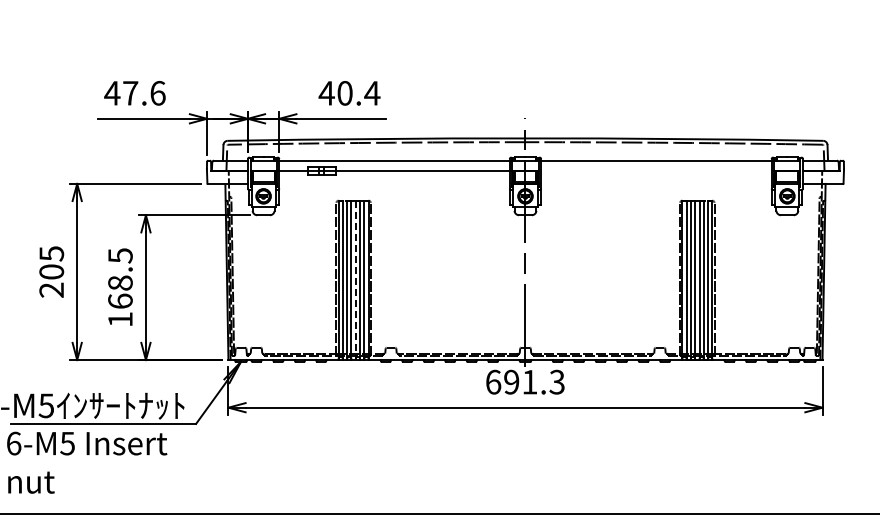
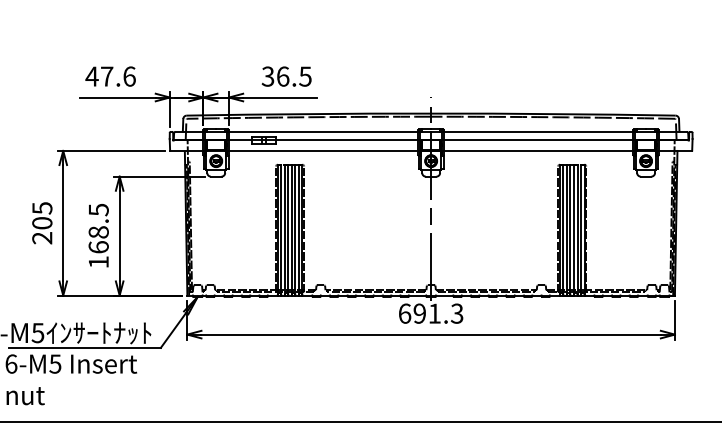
text: (349, 93) -> (286, 76), 40.4 -> 36.5
line: (656, 171) -> (538, 140), added
line: (394, 183) -> (323, 150), added
line: (656, 183) -> (538, 150), added
line: (355, 280) -> (291, 230), dashed -> solid

